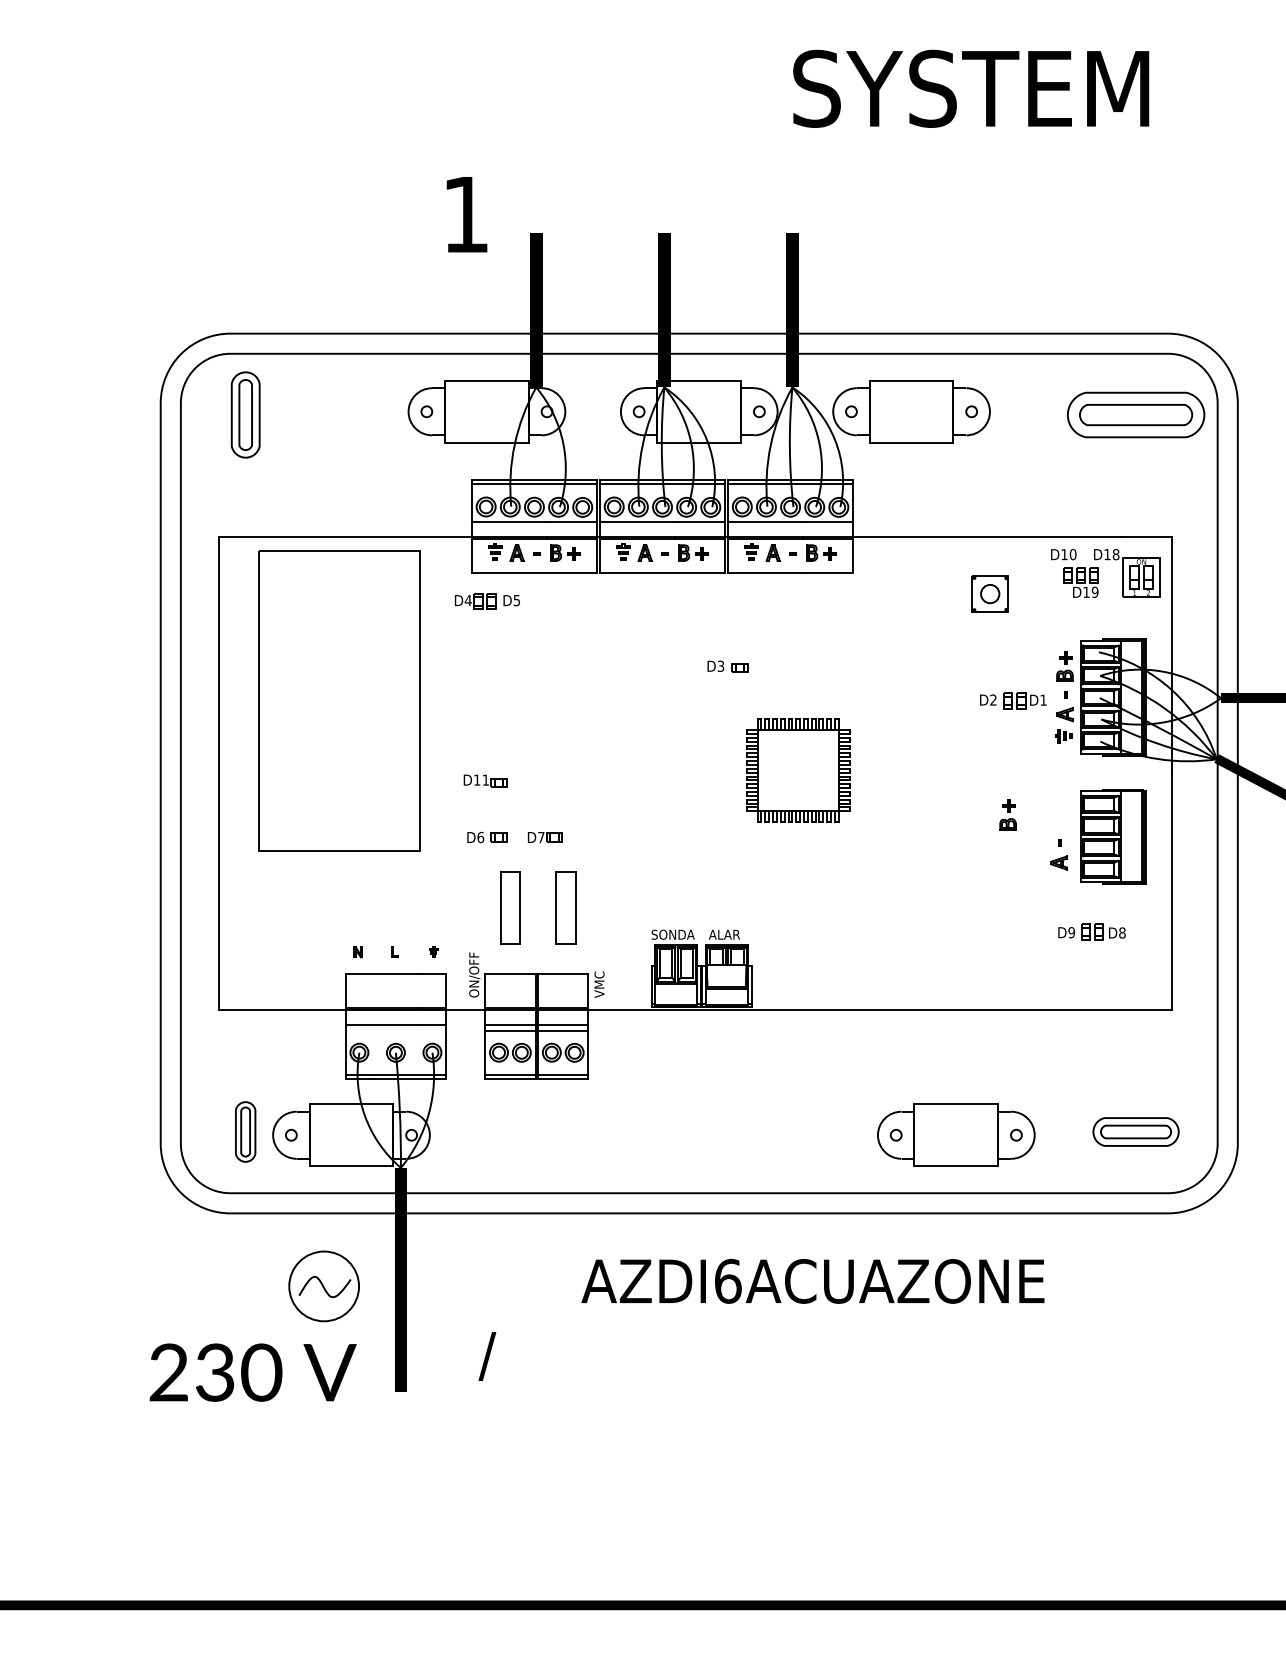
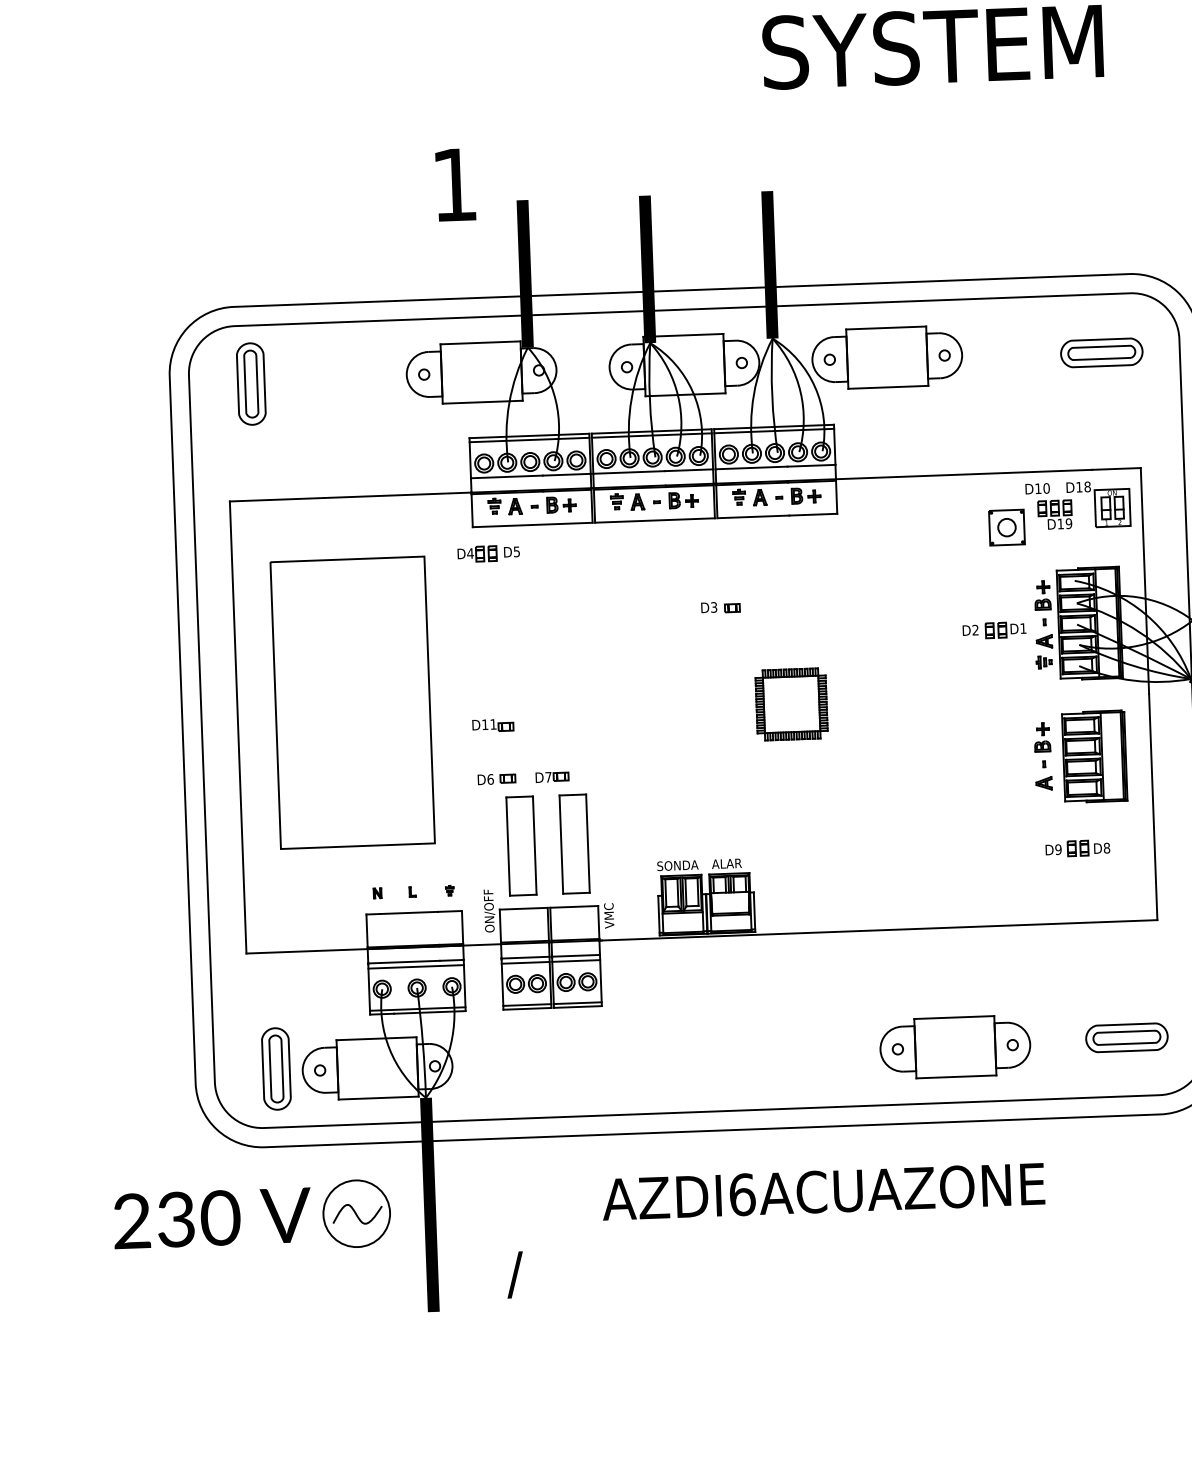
part: (1135, 414) -> (1101, 352), size x0.62
part: (989, 593) -> (1006, 527), moved
part: (339, 700) -> (352, 702), moved
part: (798, 770) -> (791, 704), size x0.71
part: (1007, 814) -> (1041, 737), moved
part: (510, 908) -> (521, 846), size x1.43
part: (565, 908) -> (574, 844), size x1.43
line: (395, 1030) -> (415, 966), added
part: (245, 1131) -> (276, 1068), size x1.43
text: (252, 1372) -> (211, 1218), moved

